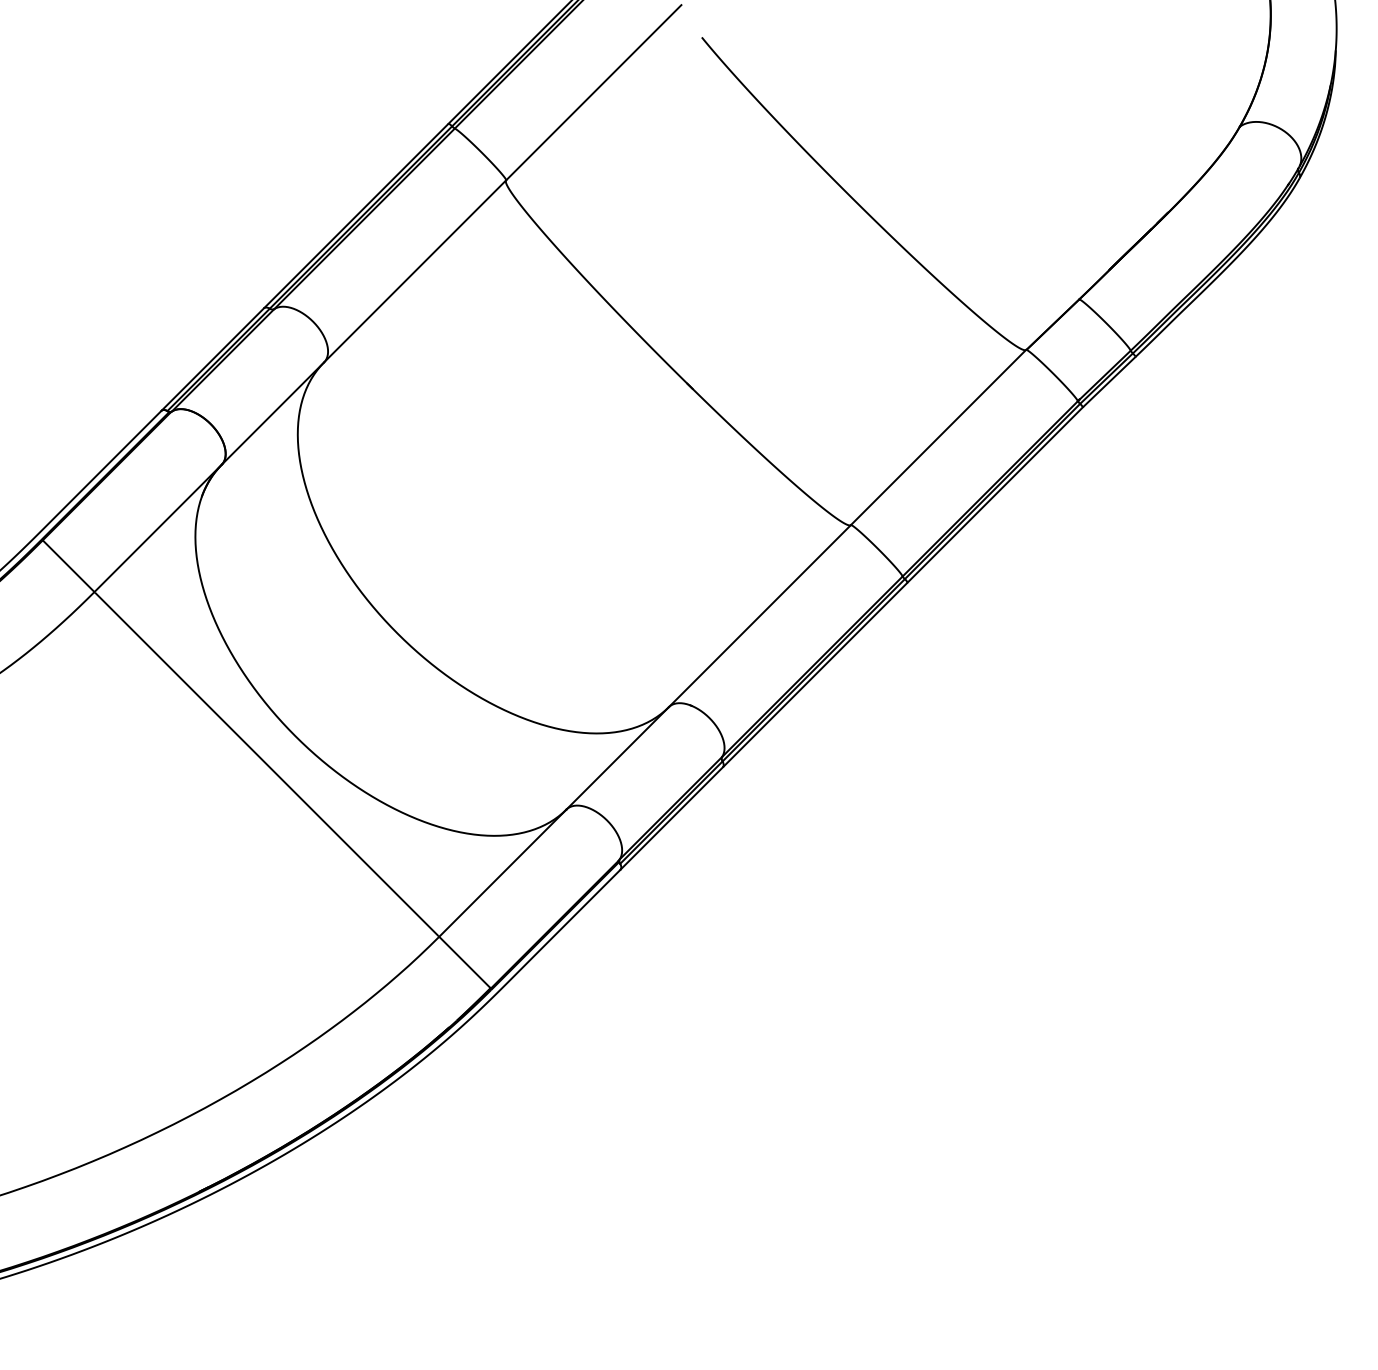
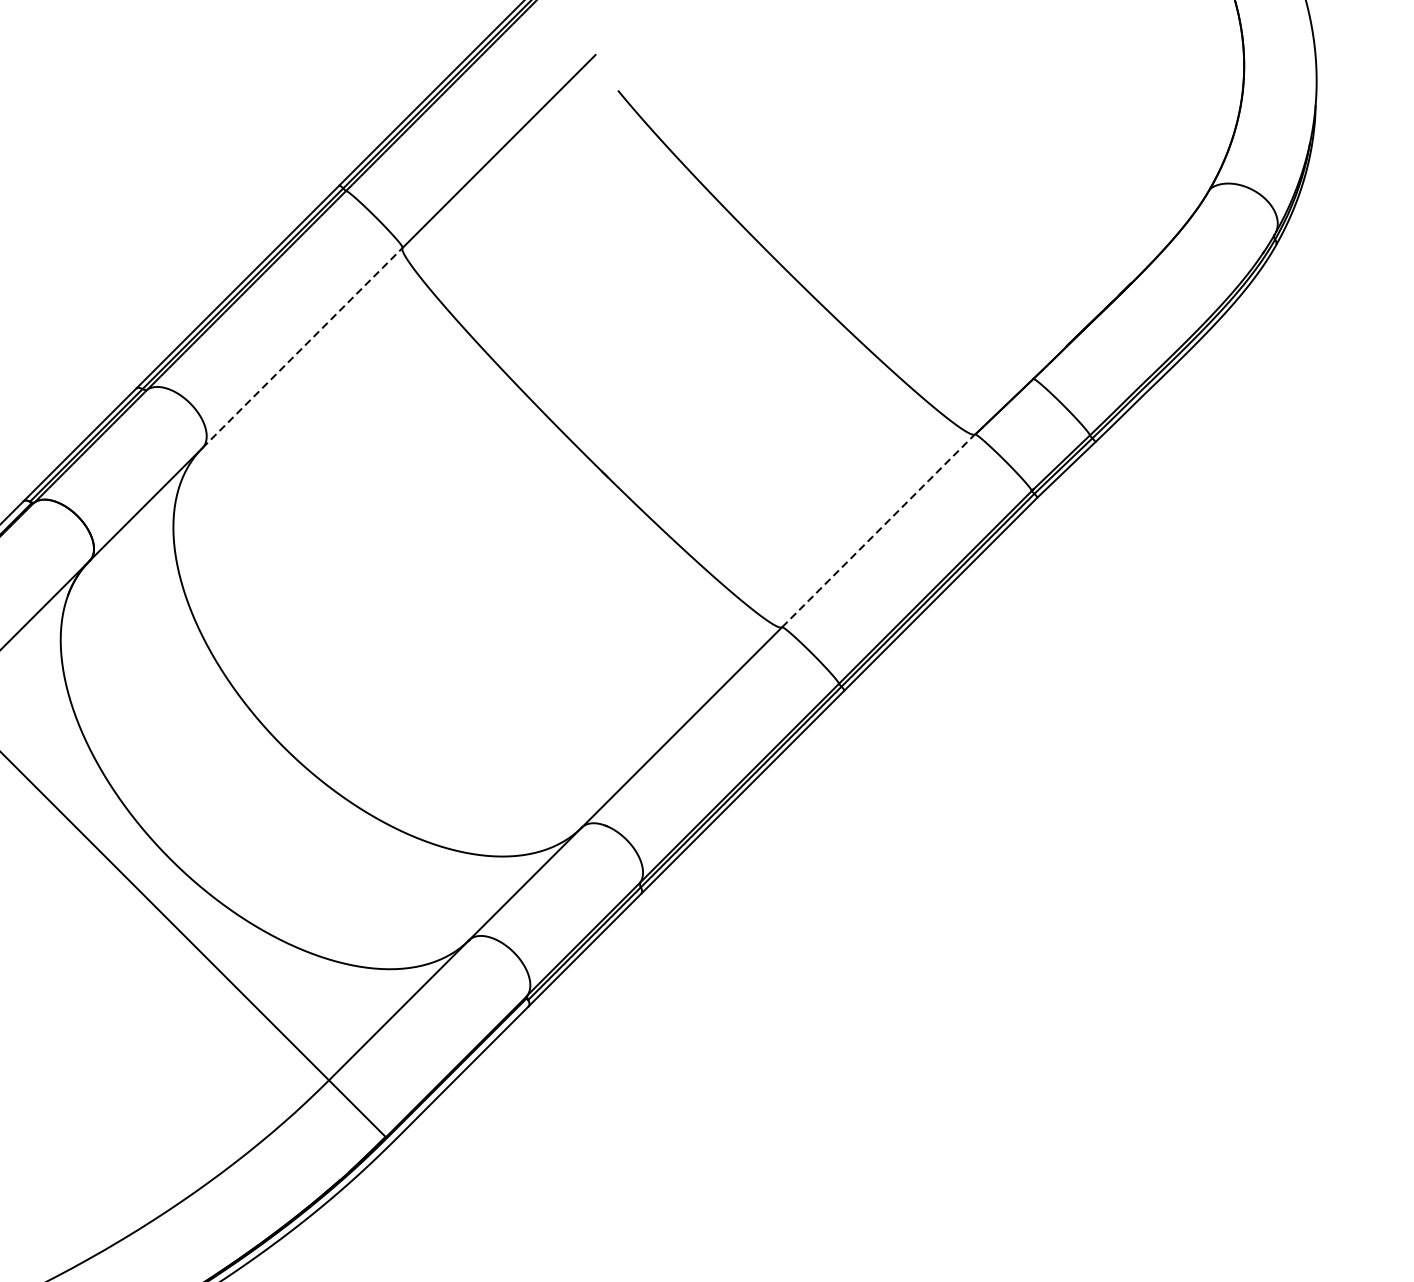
line: (415, 271) -> (302, 348), solid -> dashed
line: (938, 437) -> (878, 530), solid -> dashed

